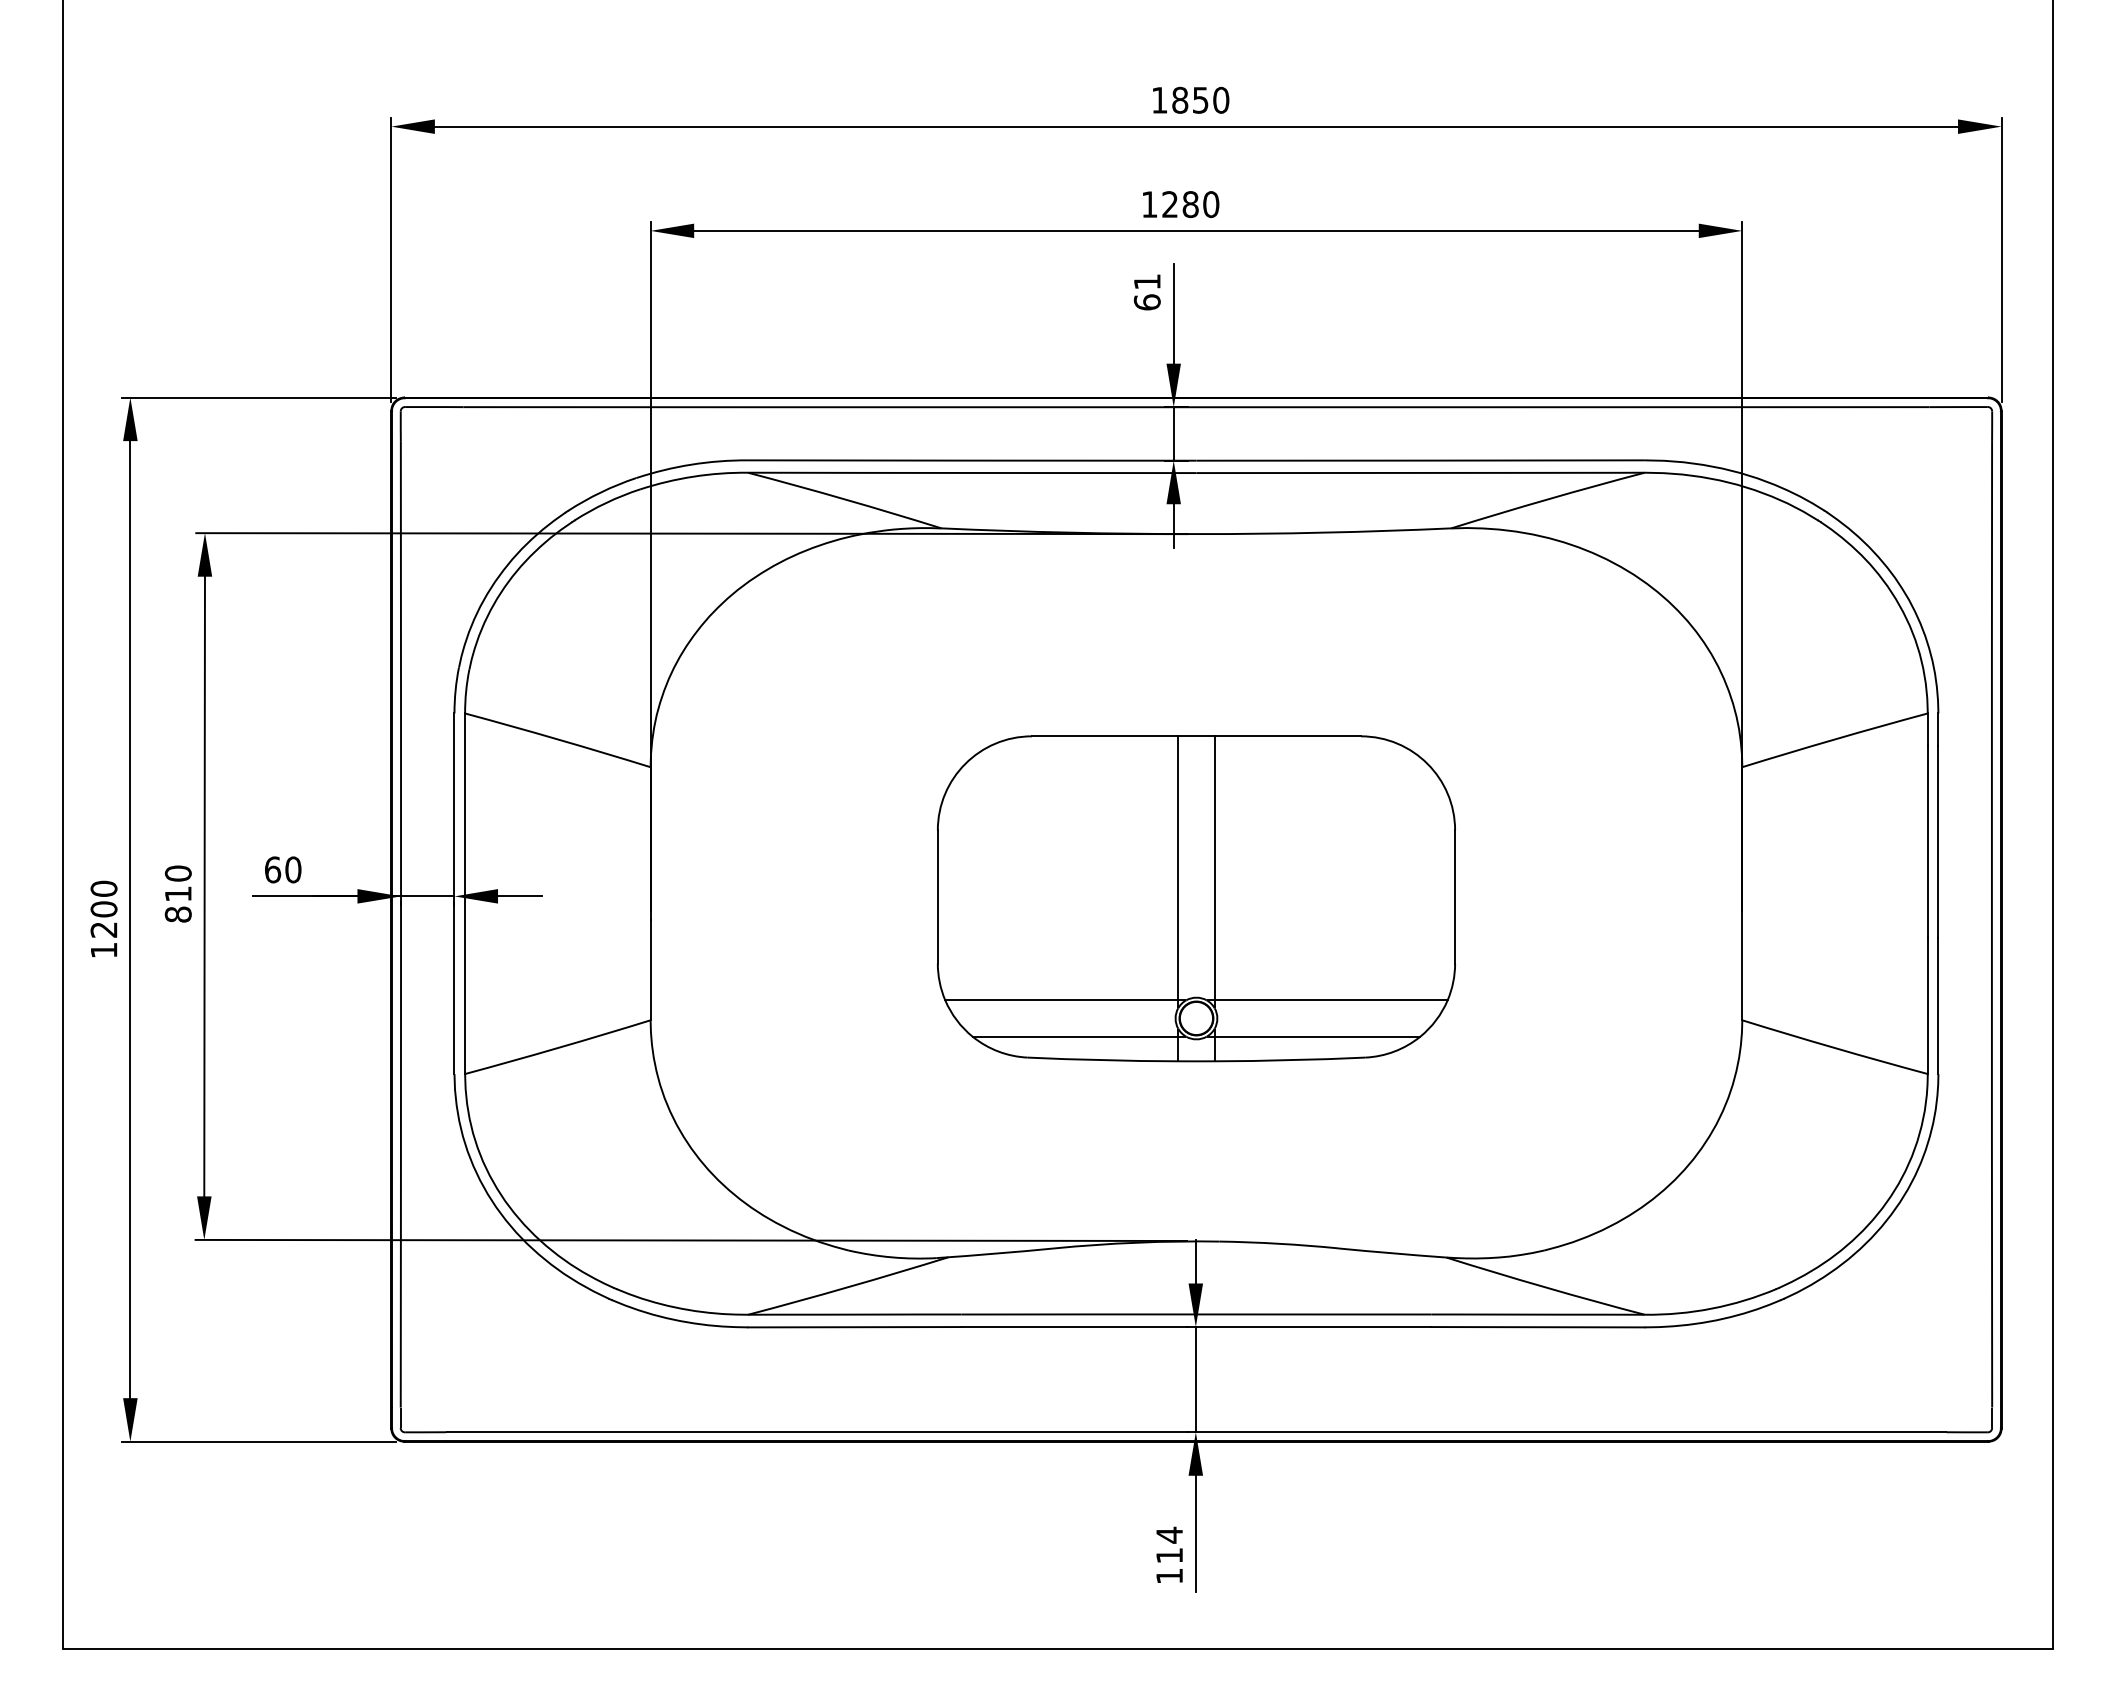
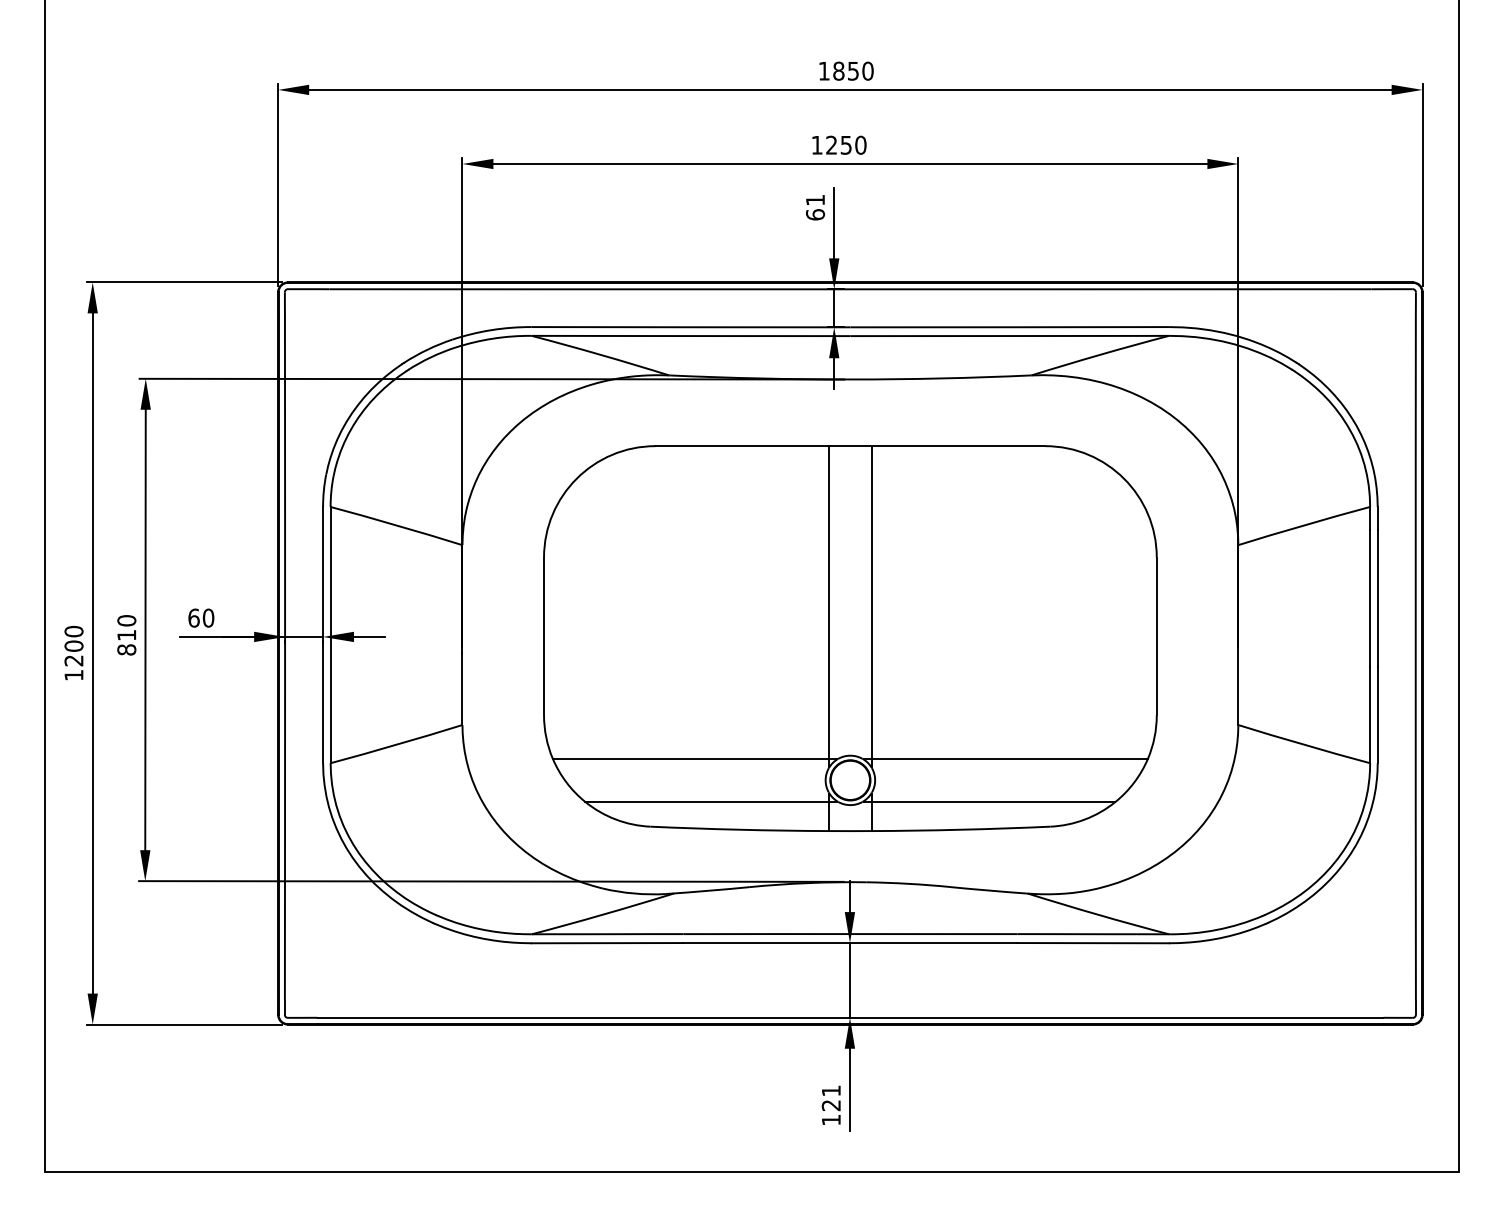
text: (1190, 204) -> (846, 145), 1280 -> 1250
part: (1196, 898) -> (850, 638), size x1.67
text: (1169, 1544) -> (831, 1097), 114 -> 121

